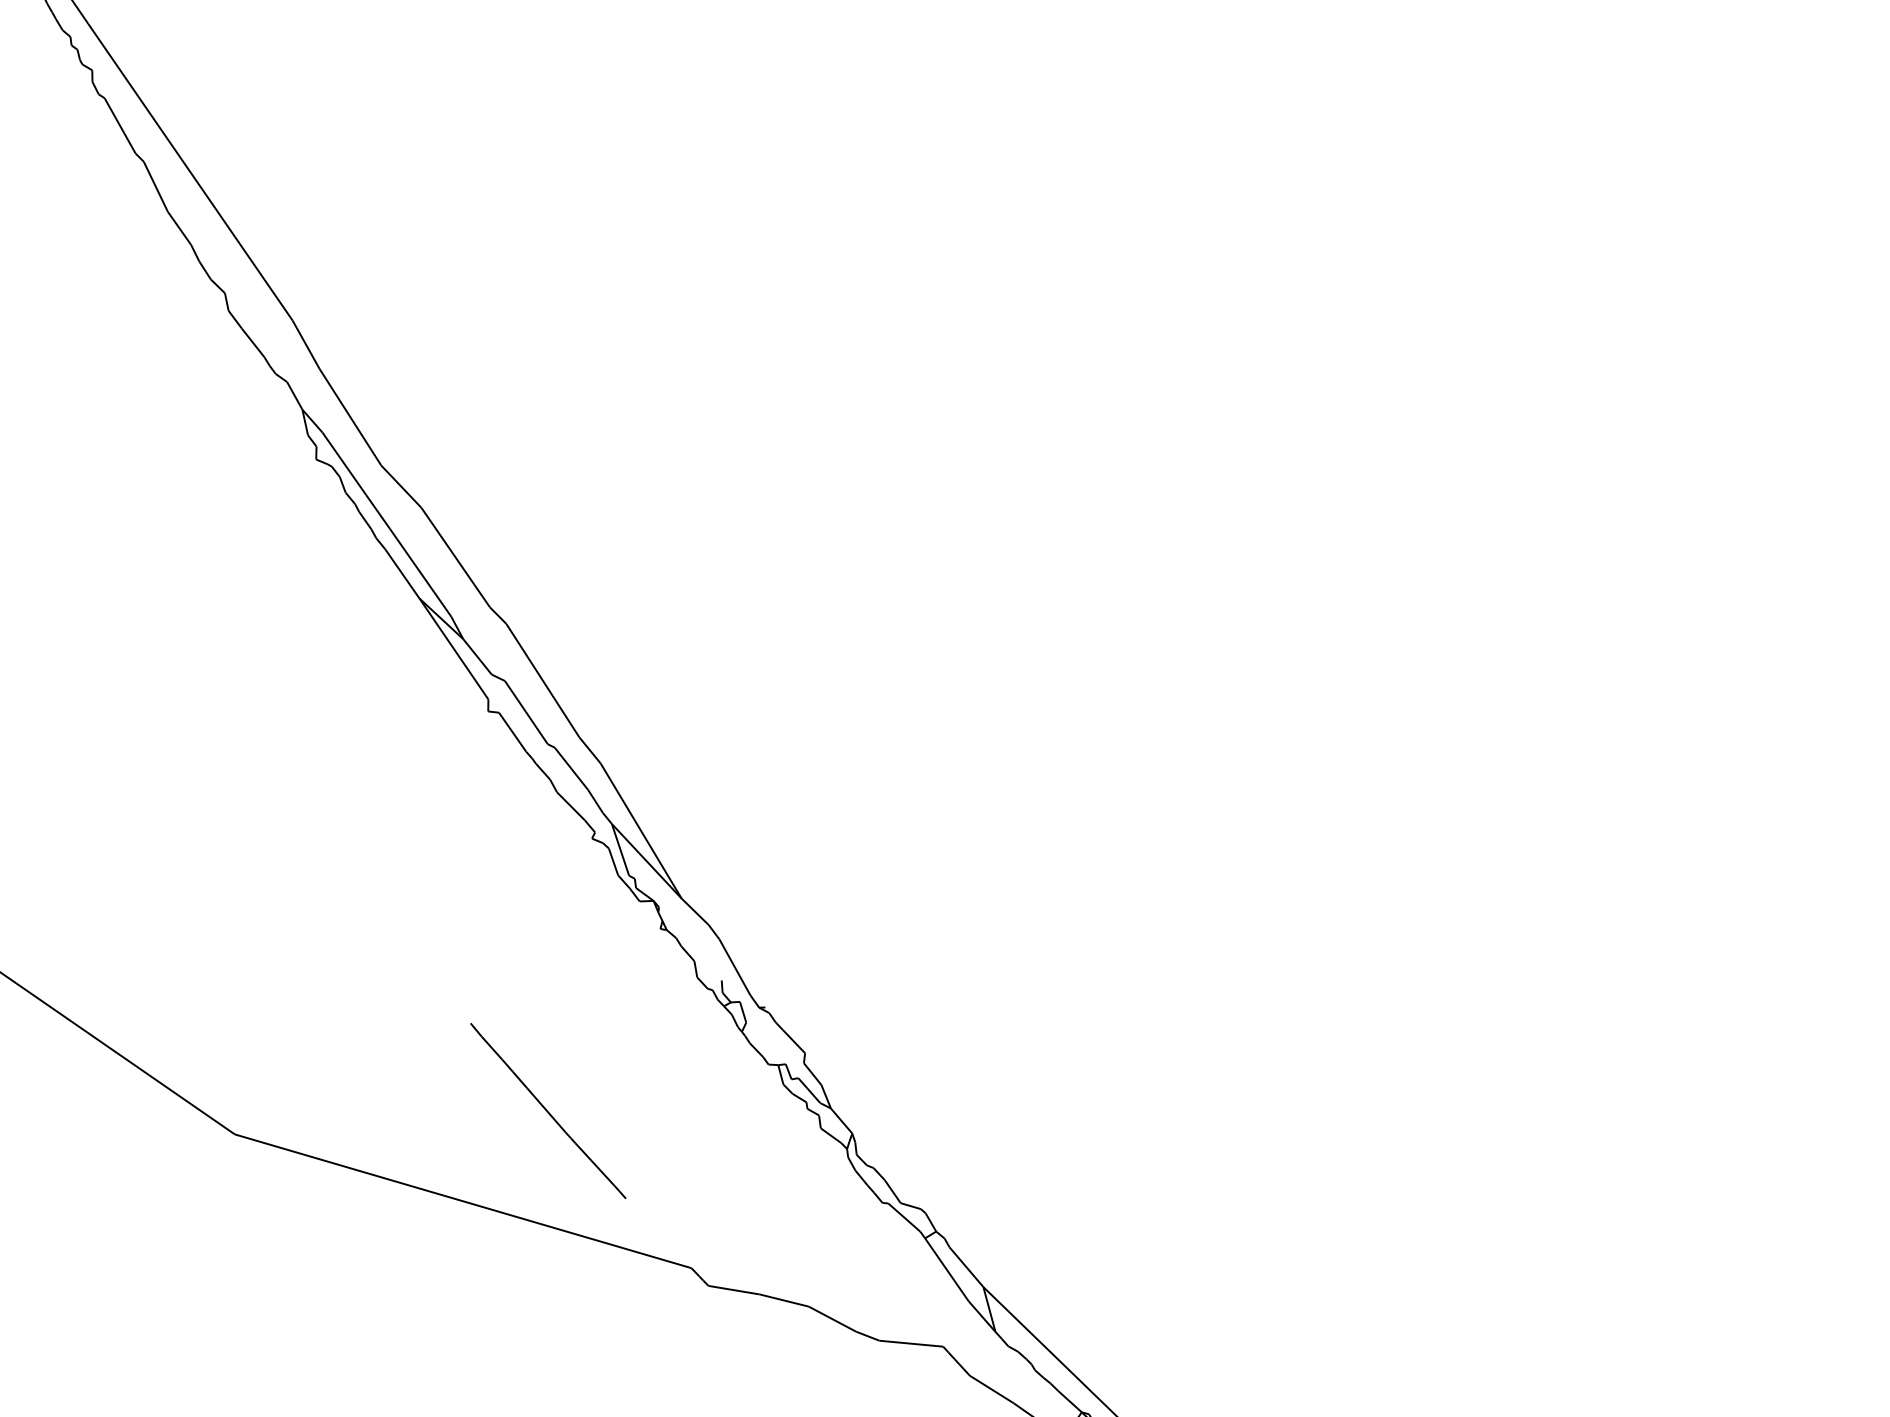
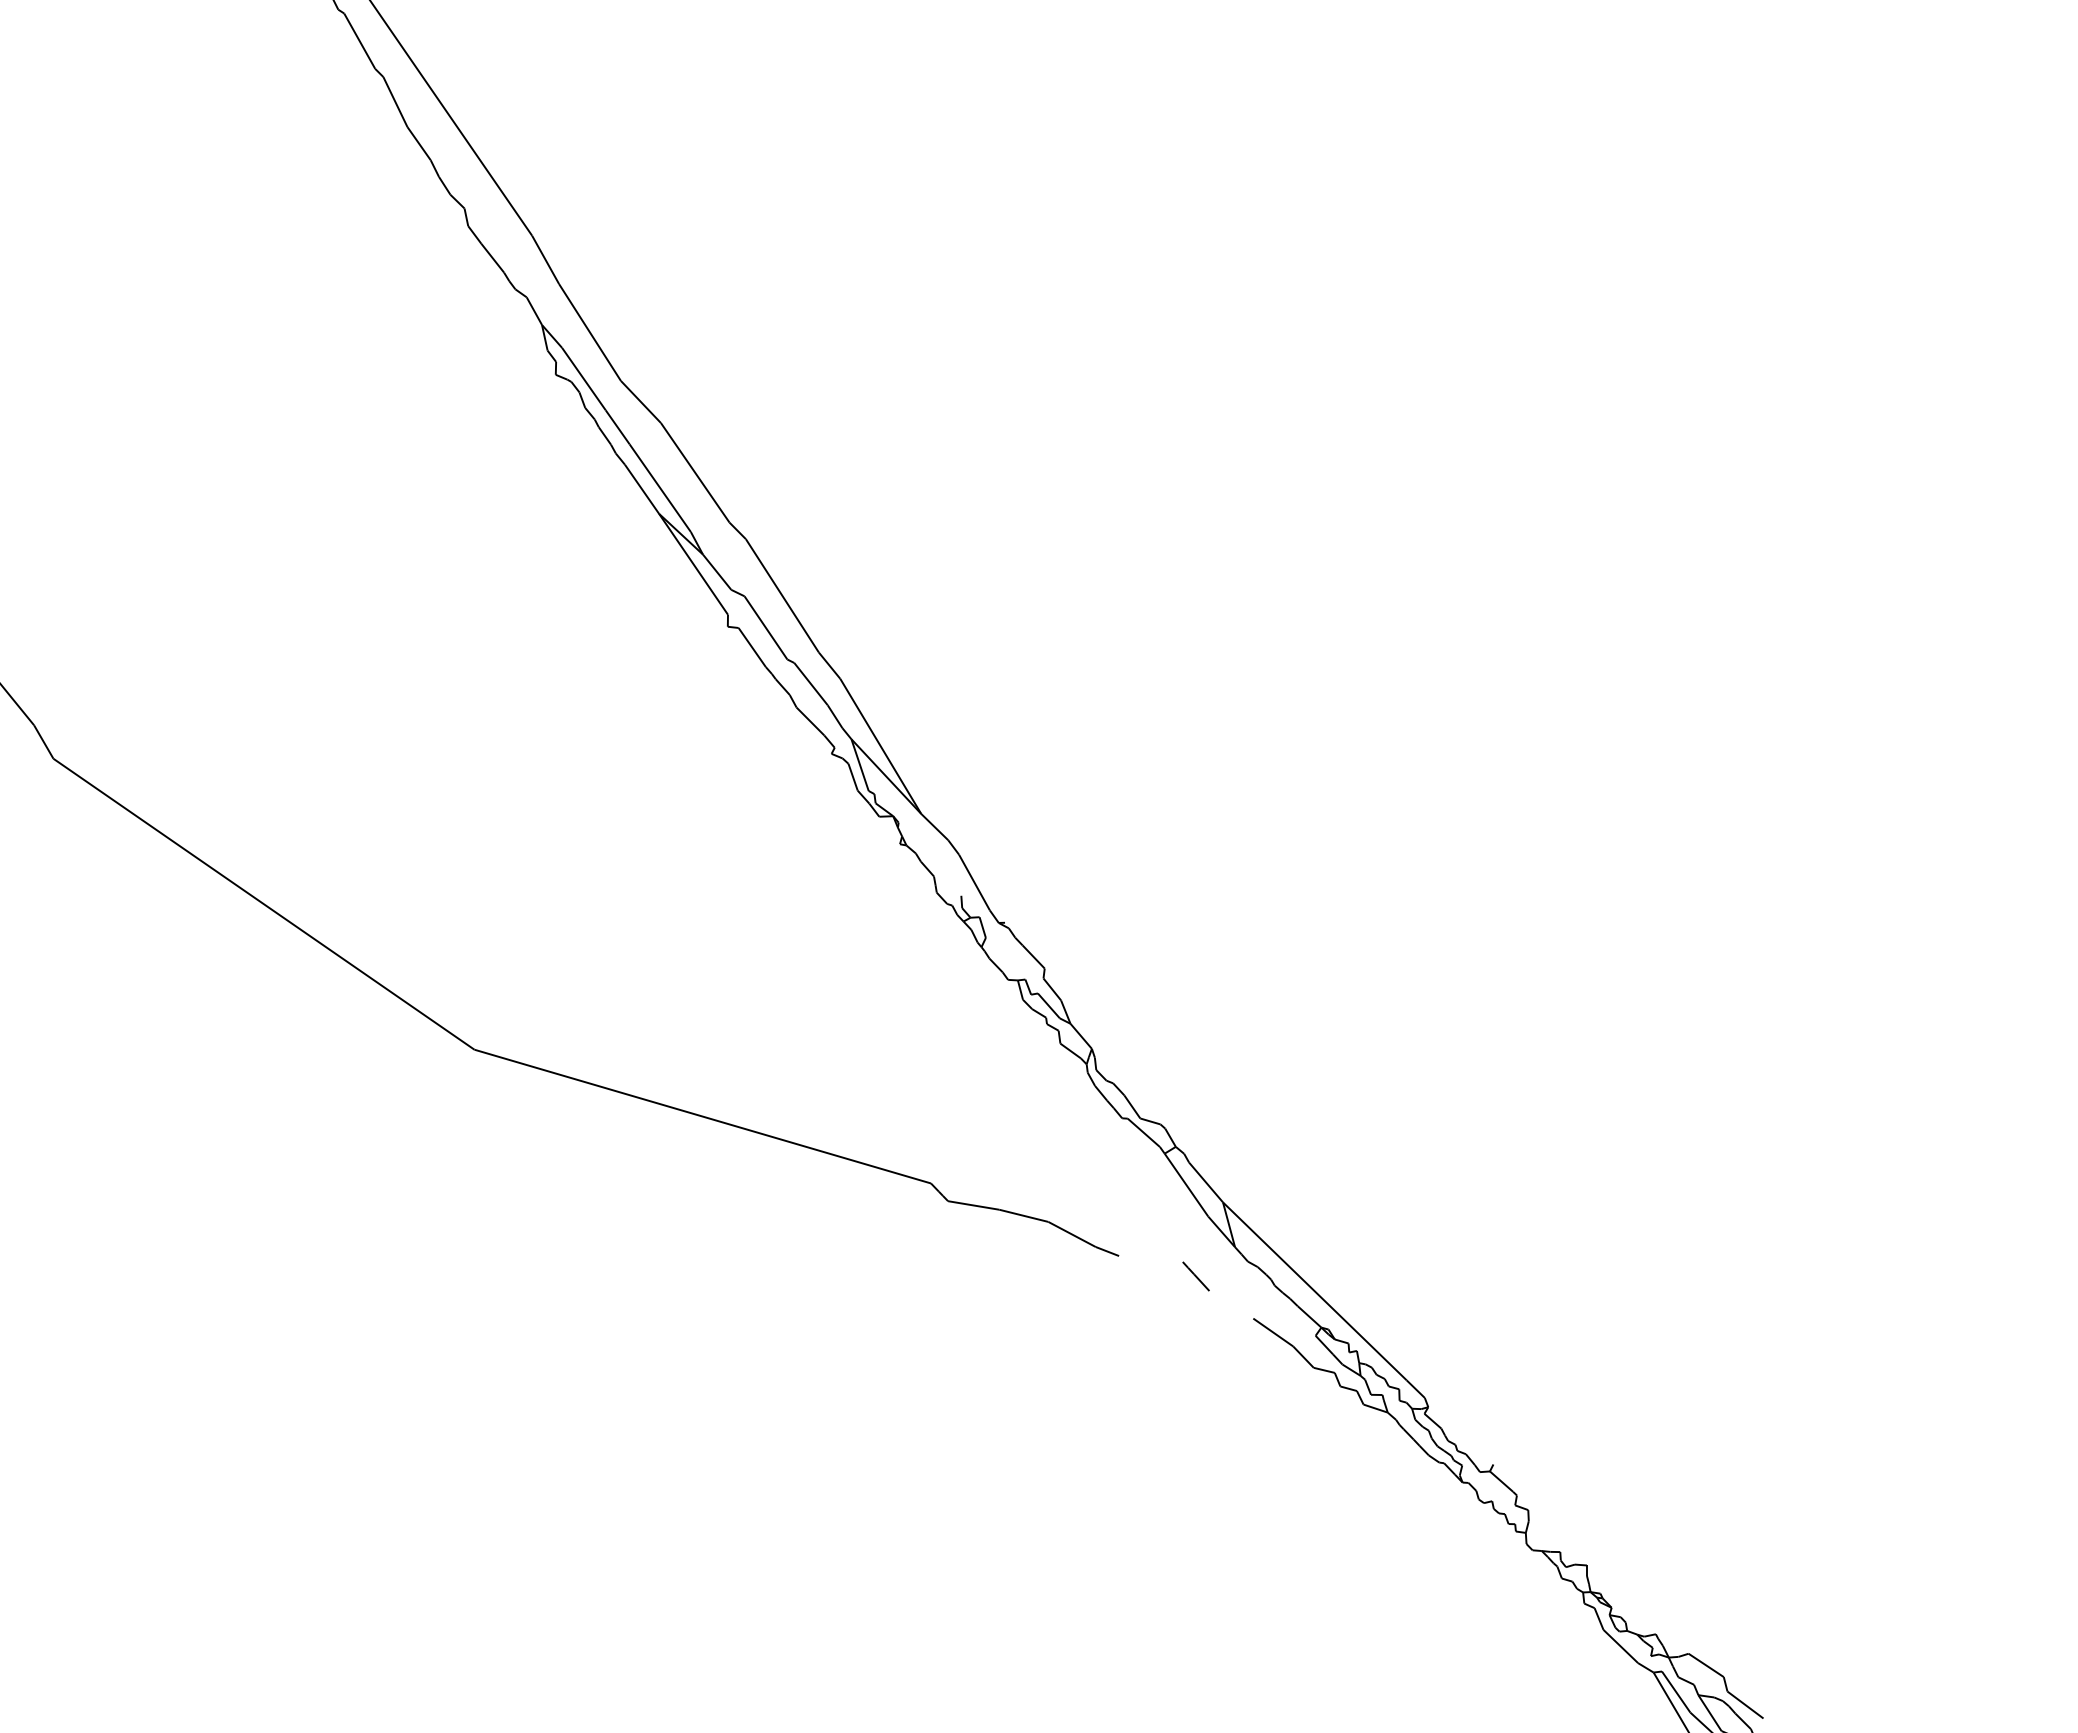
part: (547, 1111) -> (787, 1026), removed
line: (910, 1343) -> (1150, 1258), removed
line: (991, 1389) -> (1231, 1304), removed

